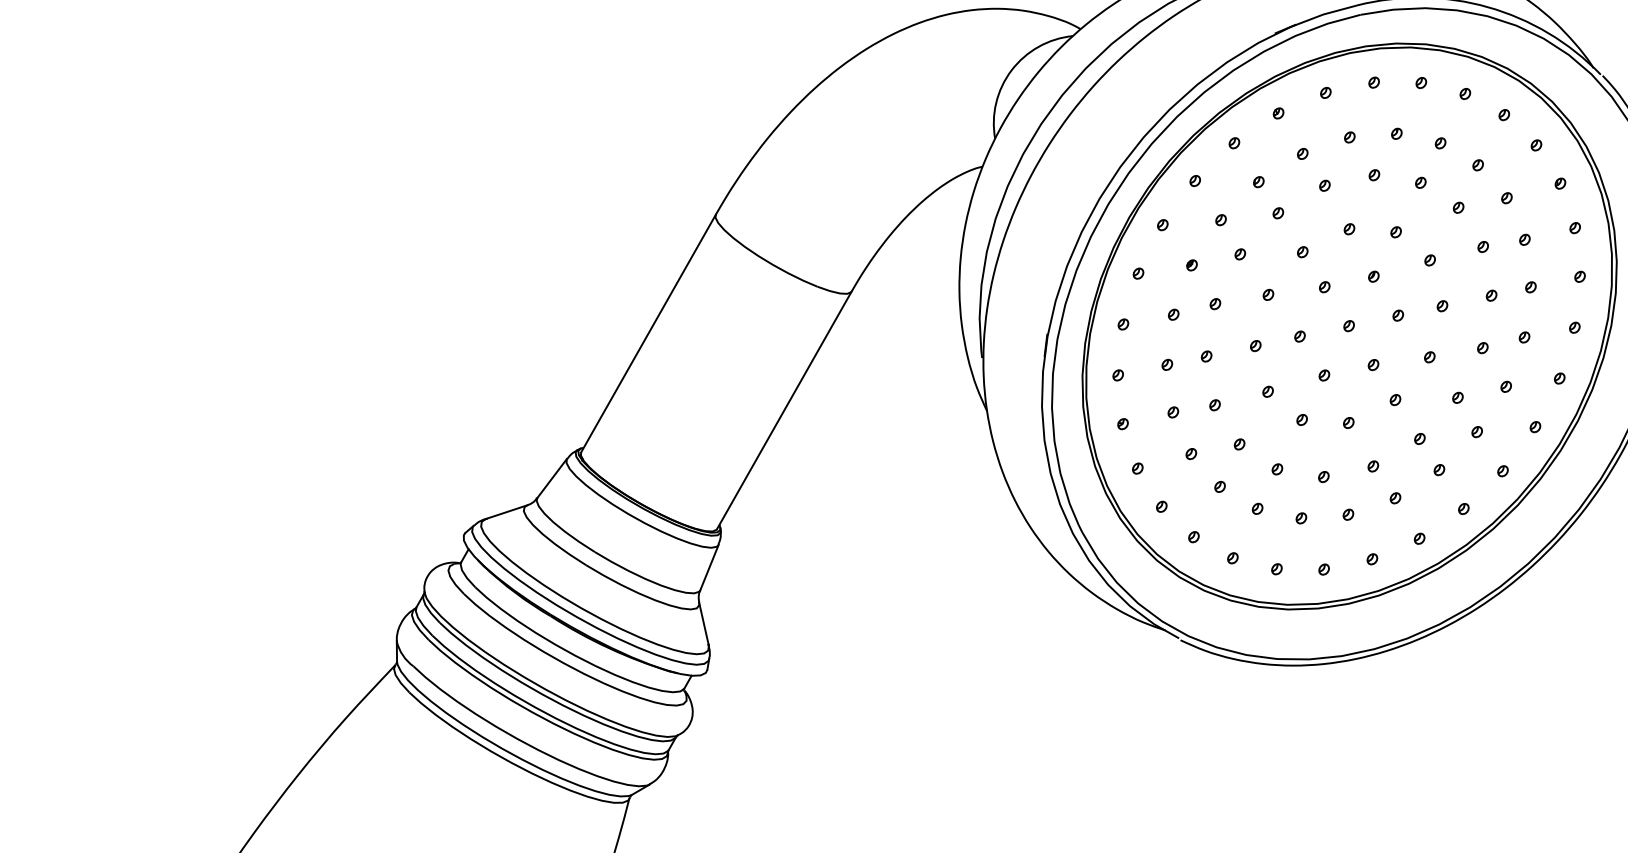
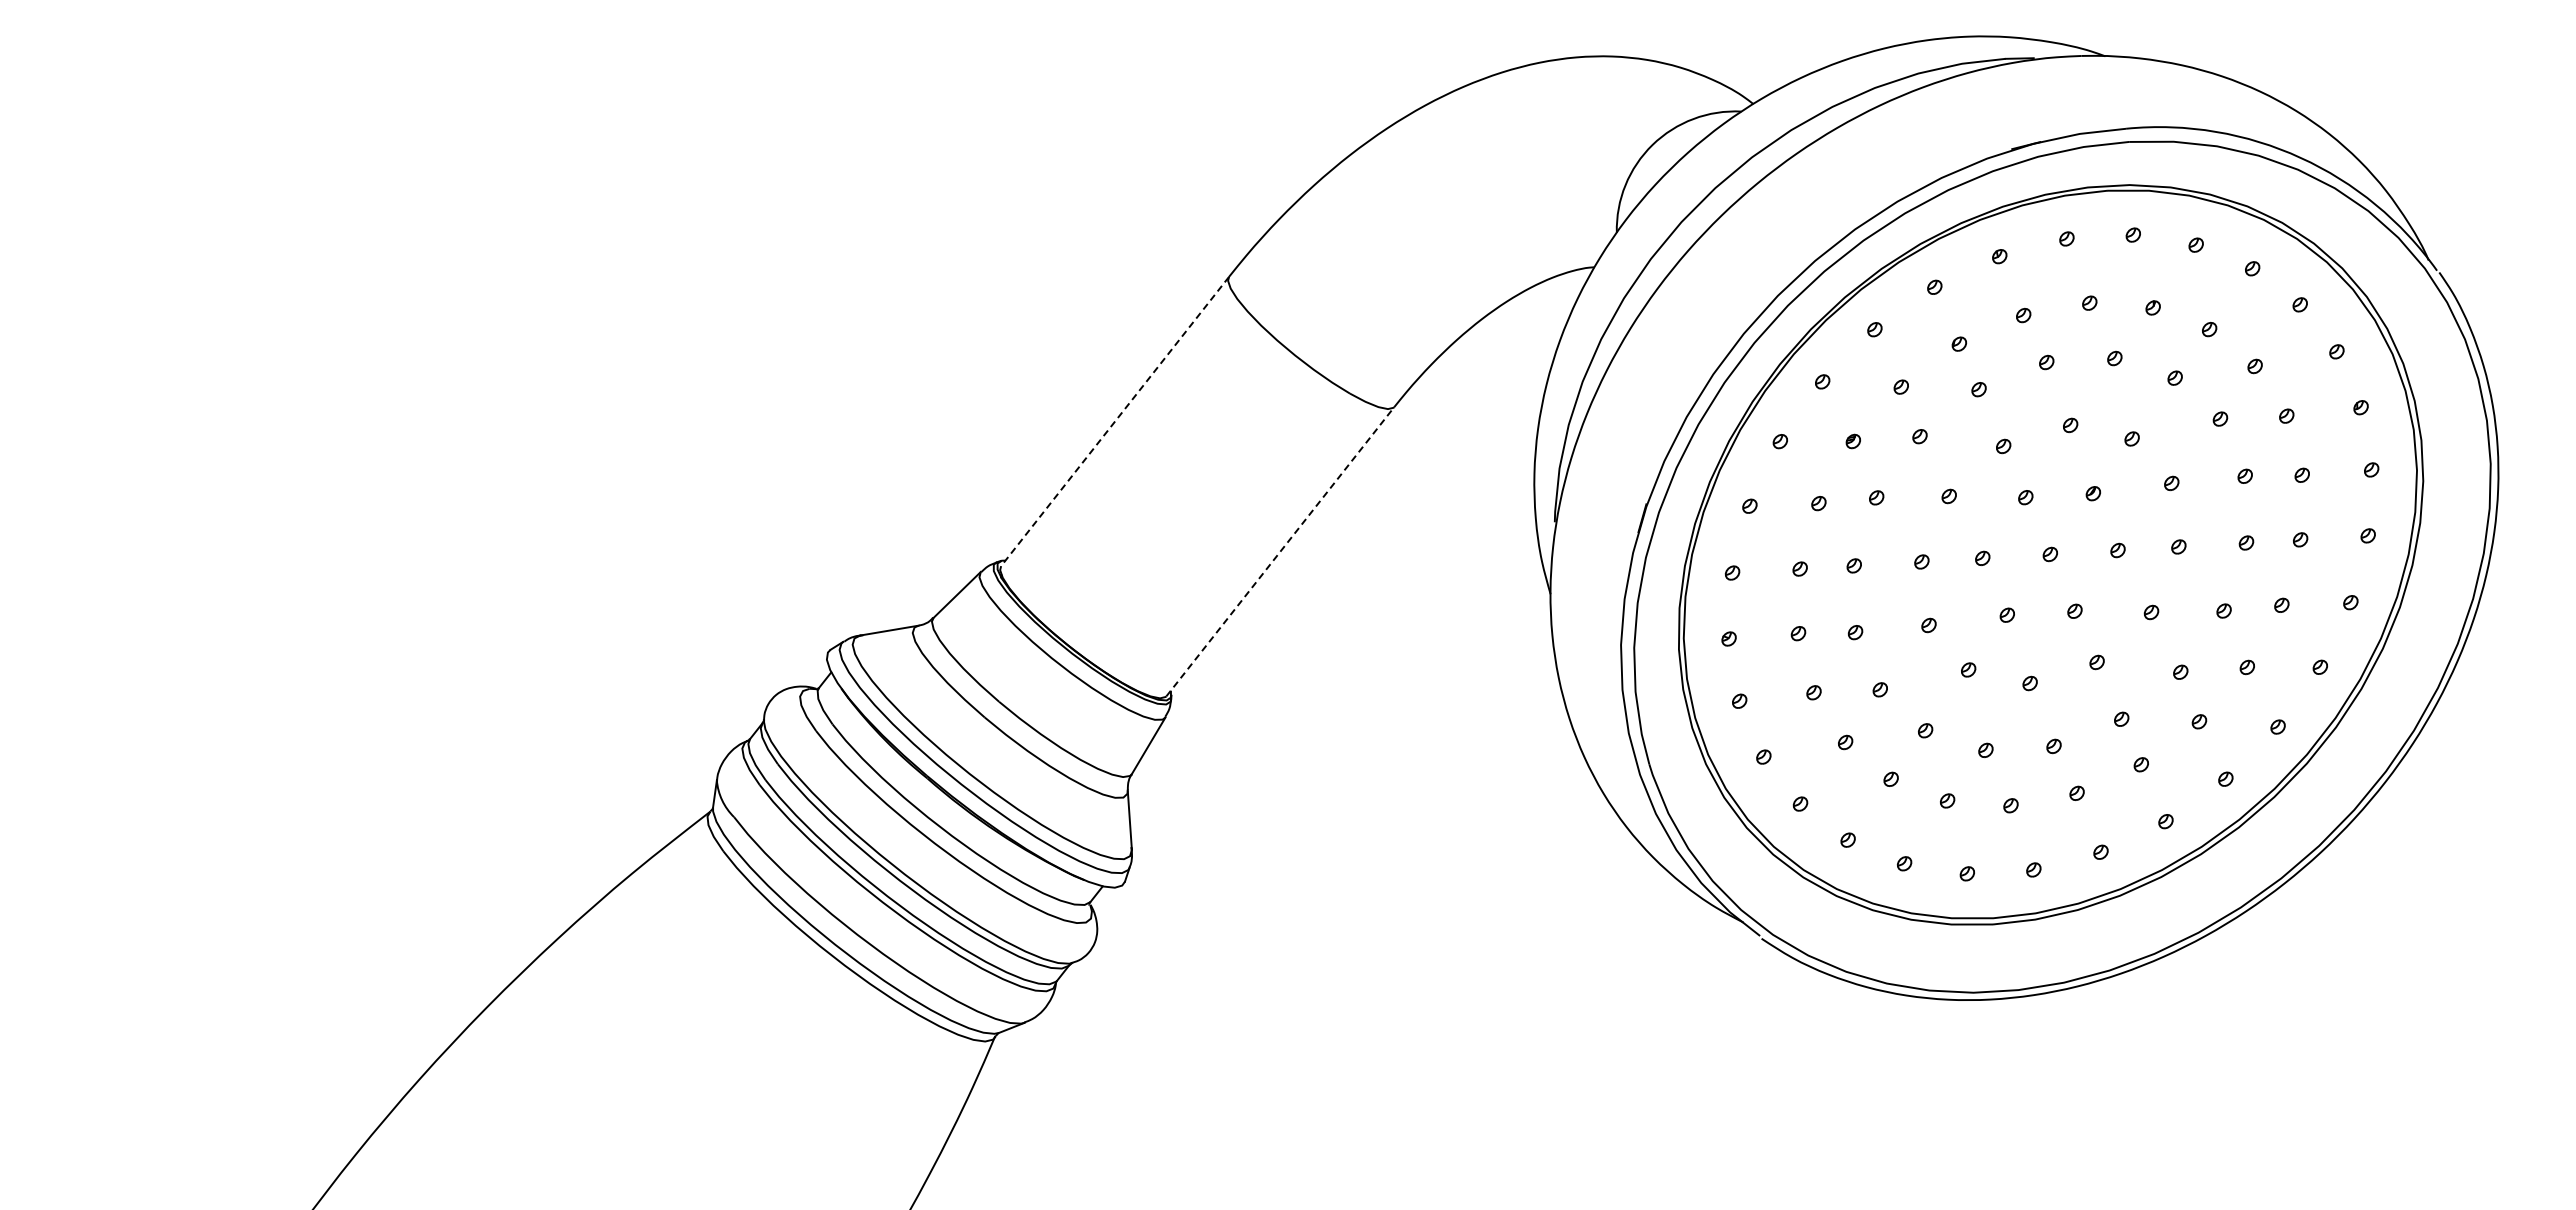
line: (648, 333) -> (1114, 421), solid -> dashed
line: (784, 410) -> (1280, 551), solid -> dashed

